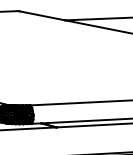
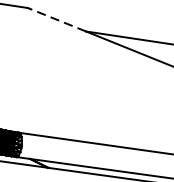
line: (41, 15) -> (56, 19), solid -> dashed

